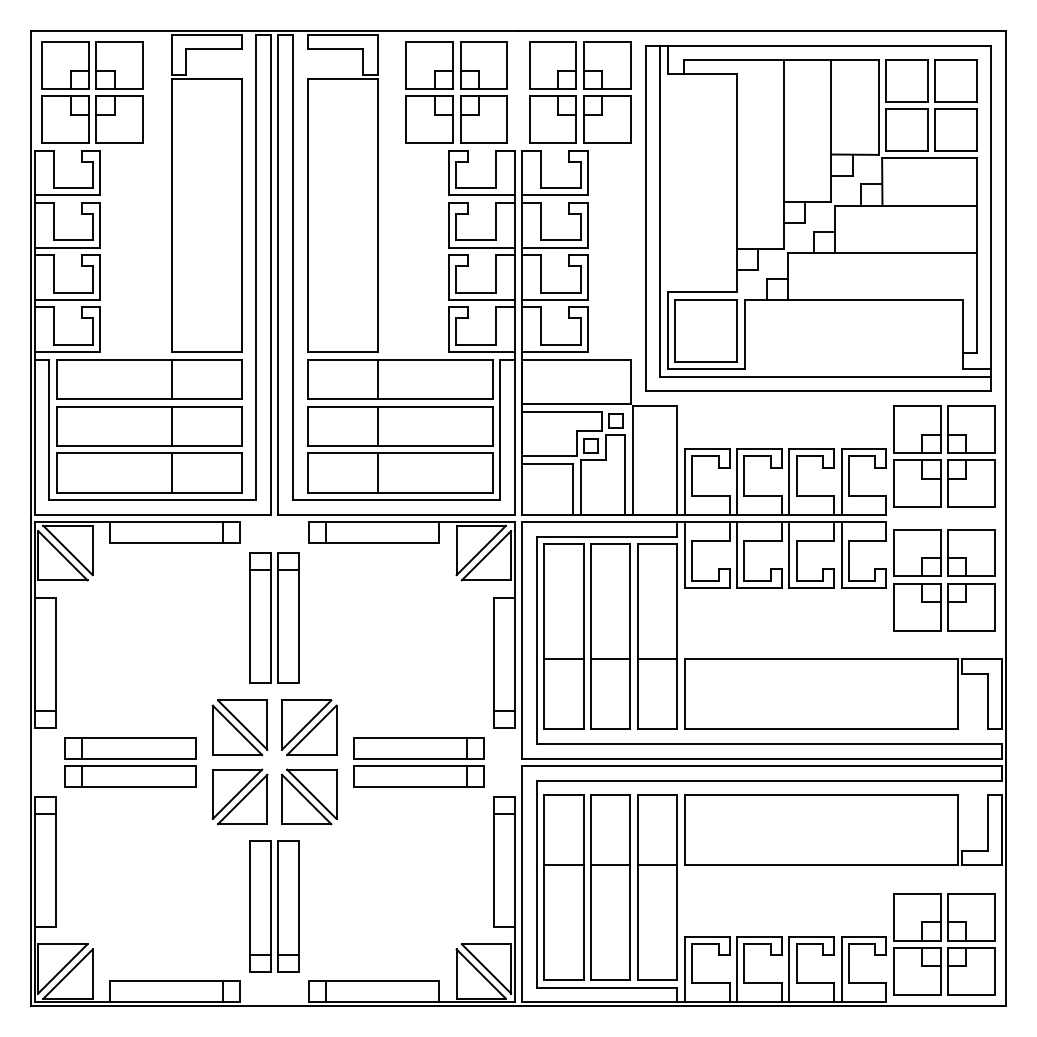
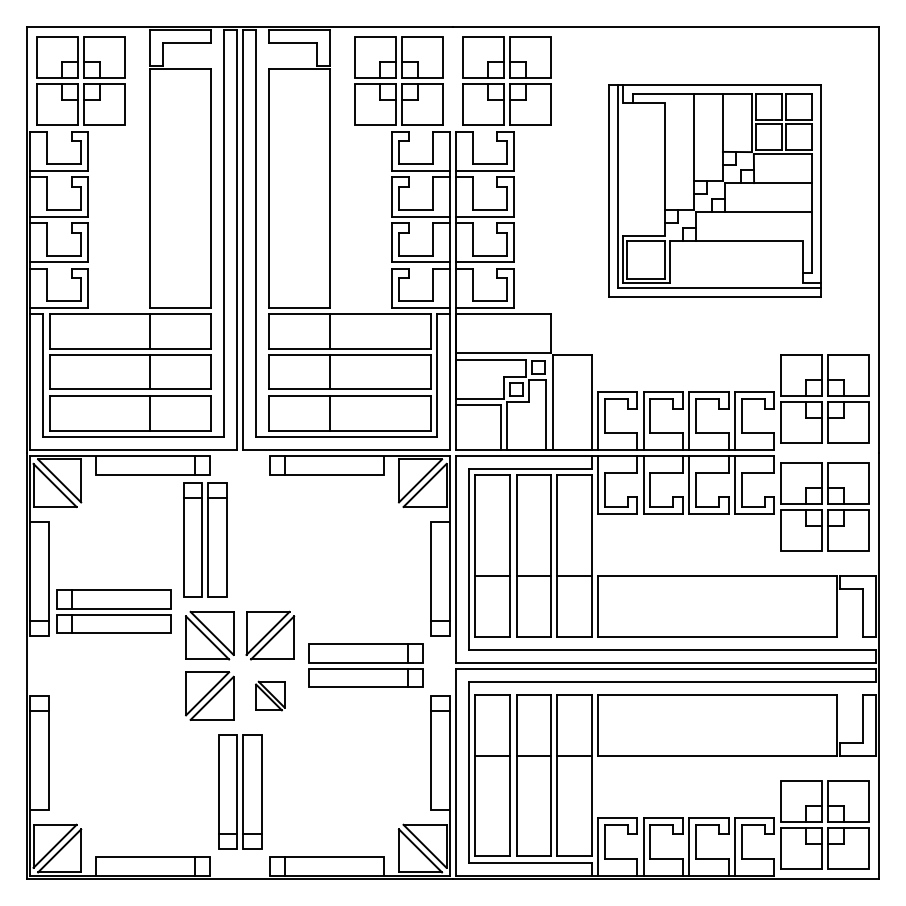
part: (817, 217) -> (714, 190), size x0.7
part: (275, 617) -> (205, 539), moved
part: (129, 761) -> (113, 611), moved
part: (309, 796) -> (270, 695), size x0.6

